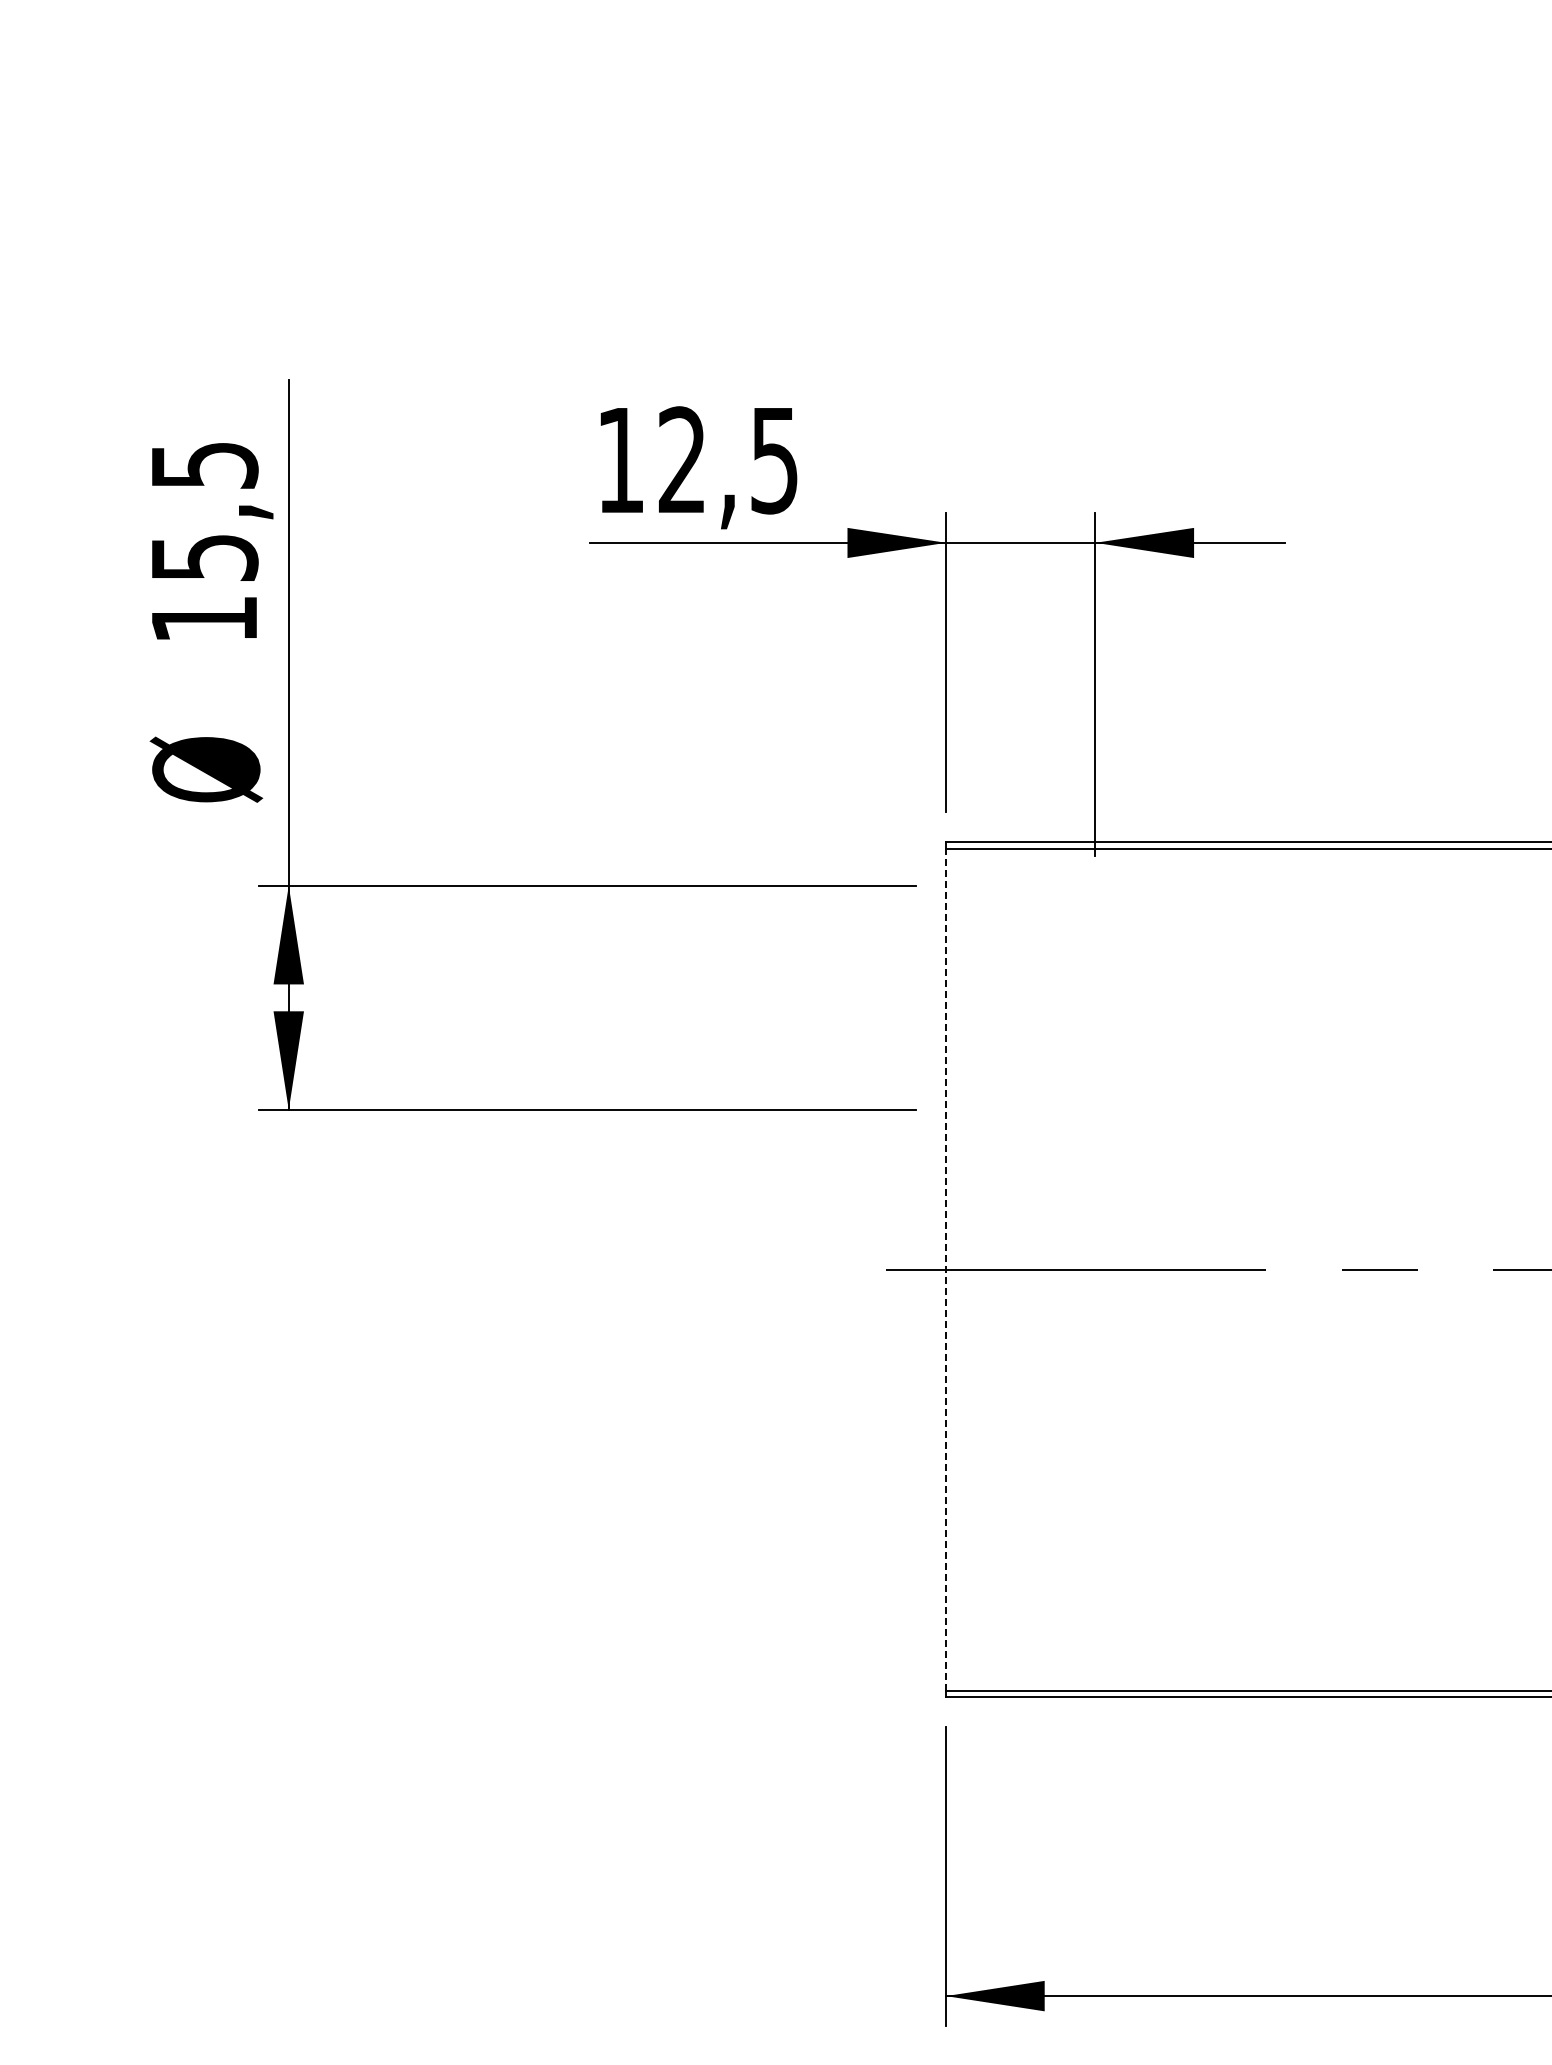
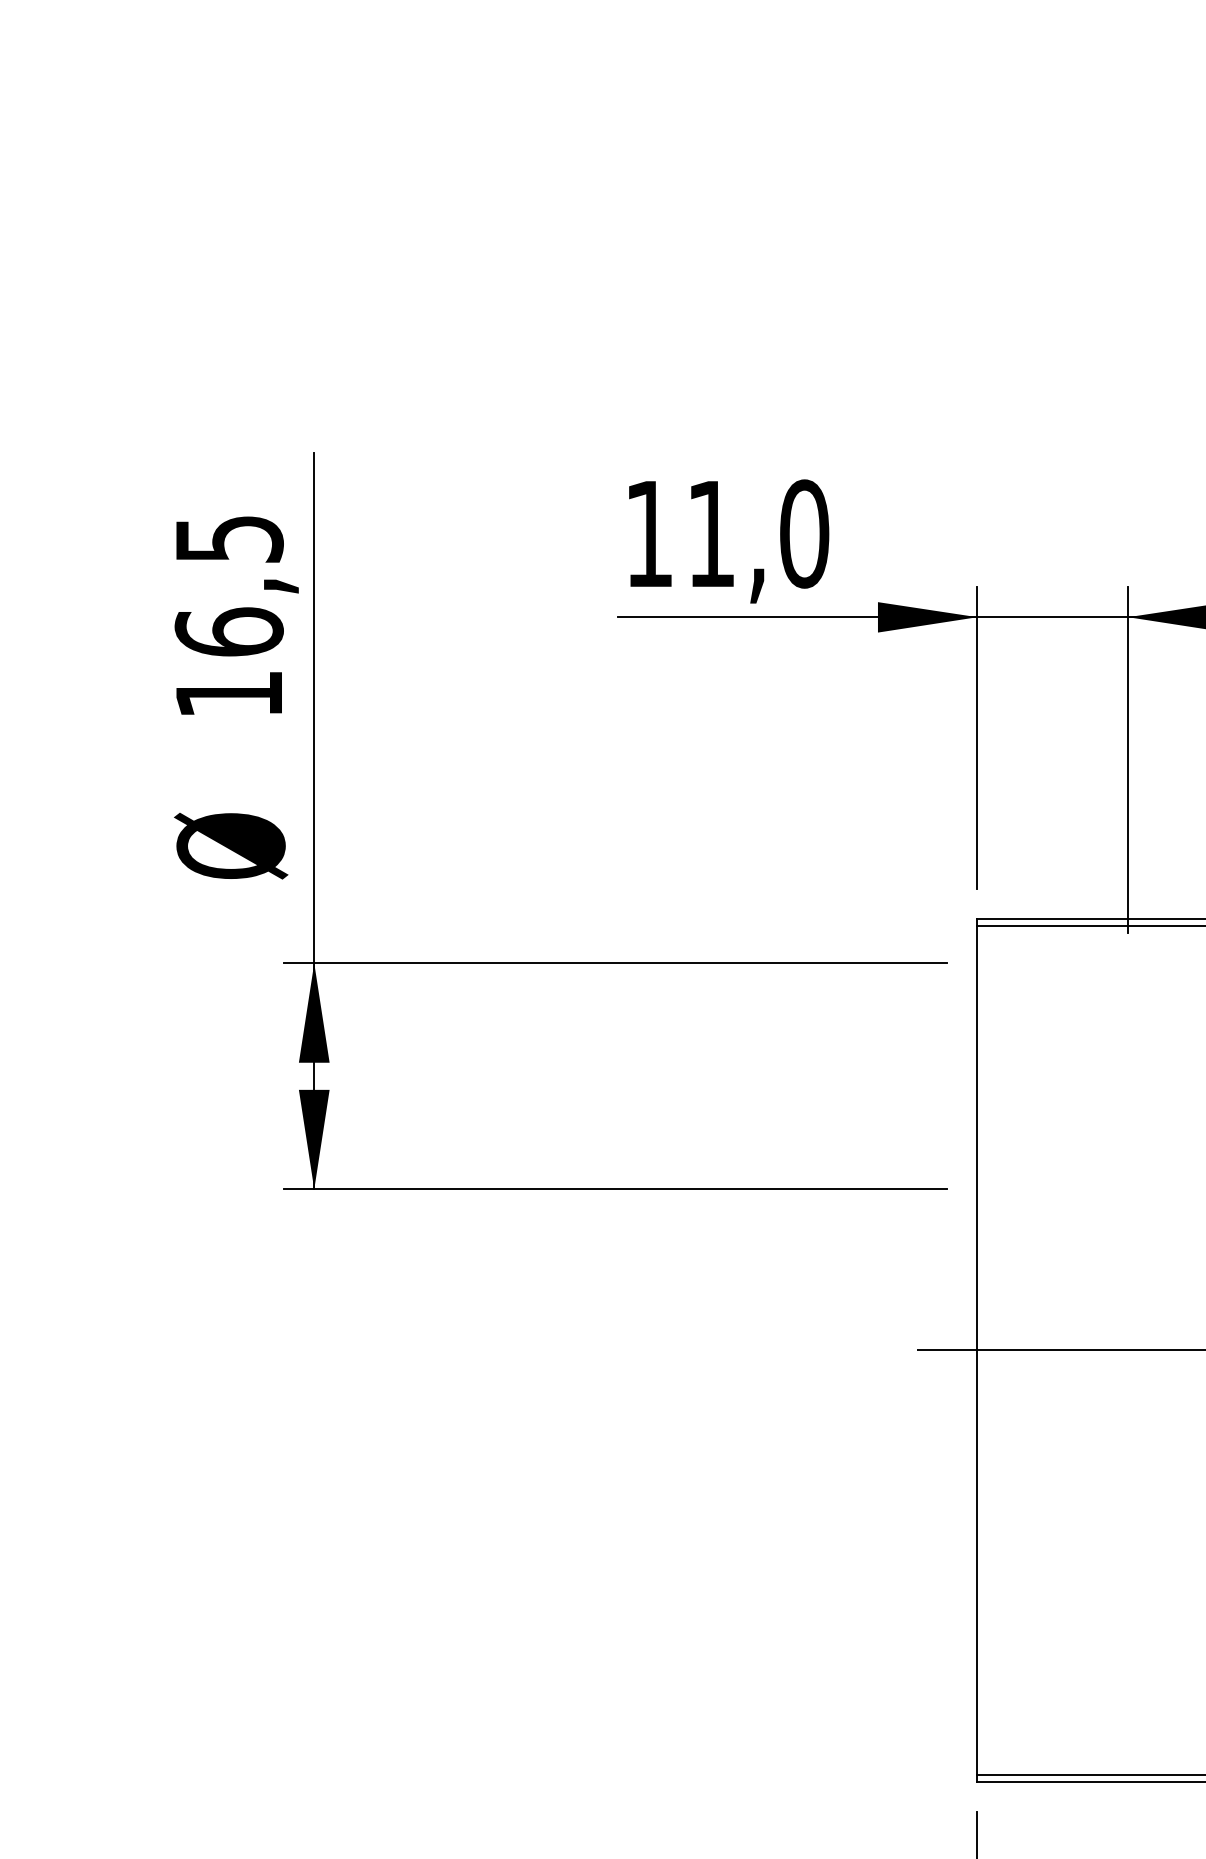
text: (729, 460) -> (758, 534), 12,5 -> 11,0
text: (204, 557) -> (229, 632), 15,5 -> 16,5
line: (946, 1269) -> (977, 1350), dashed -> solid

